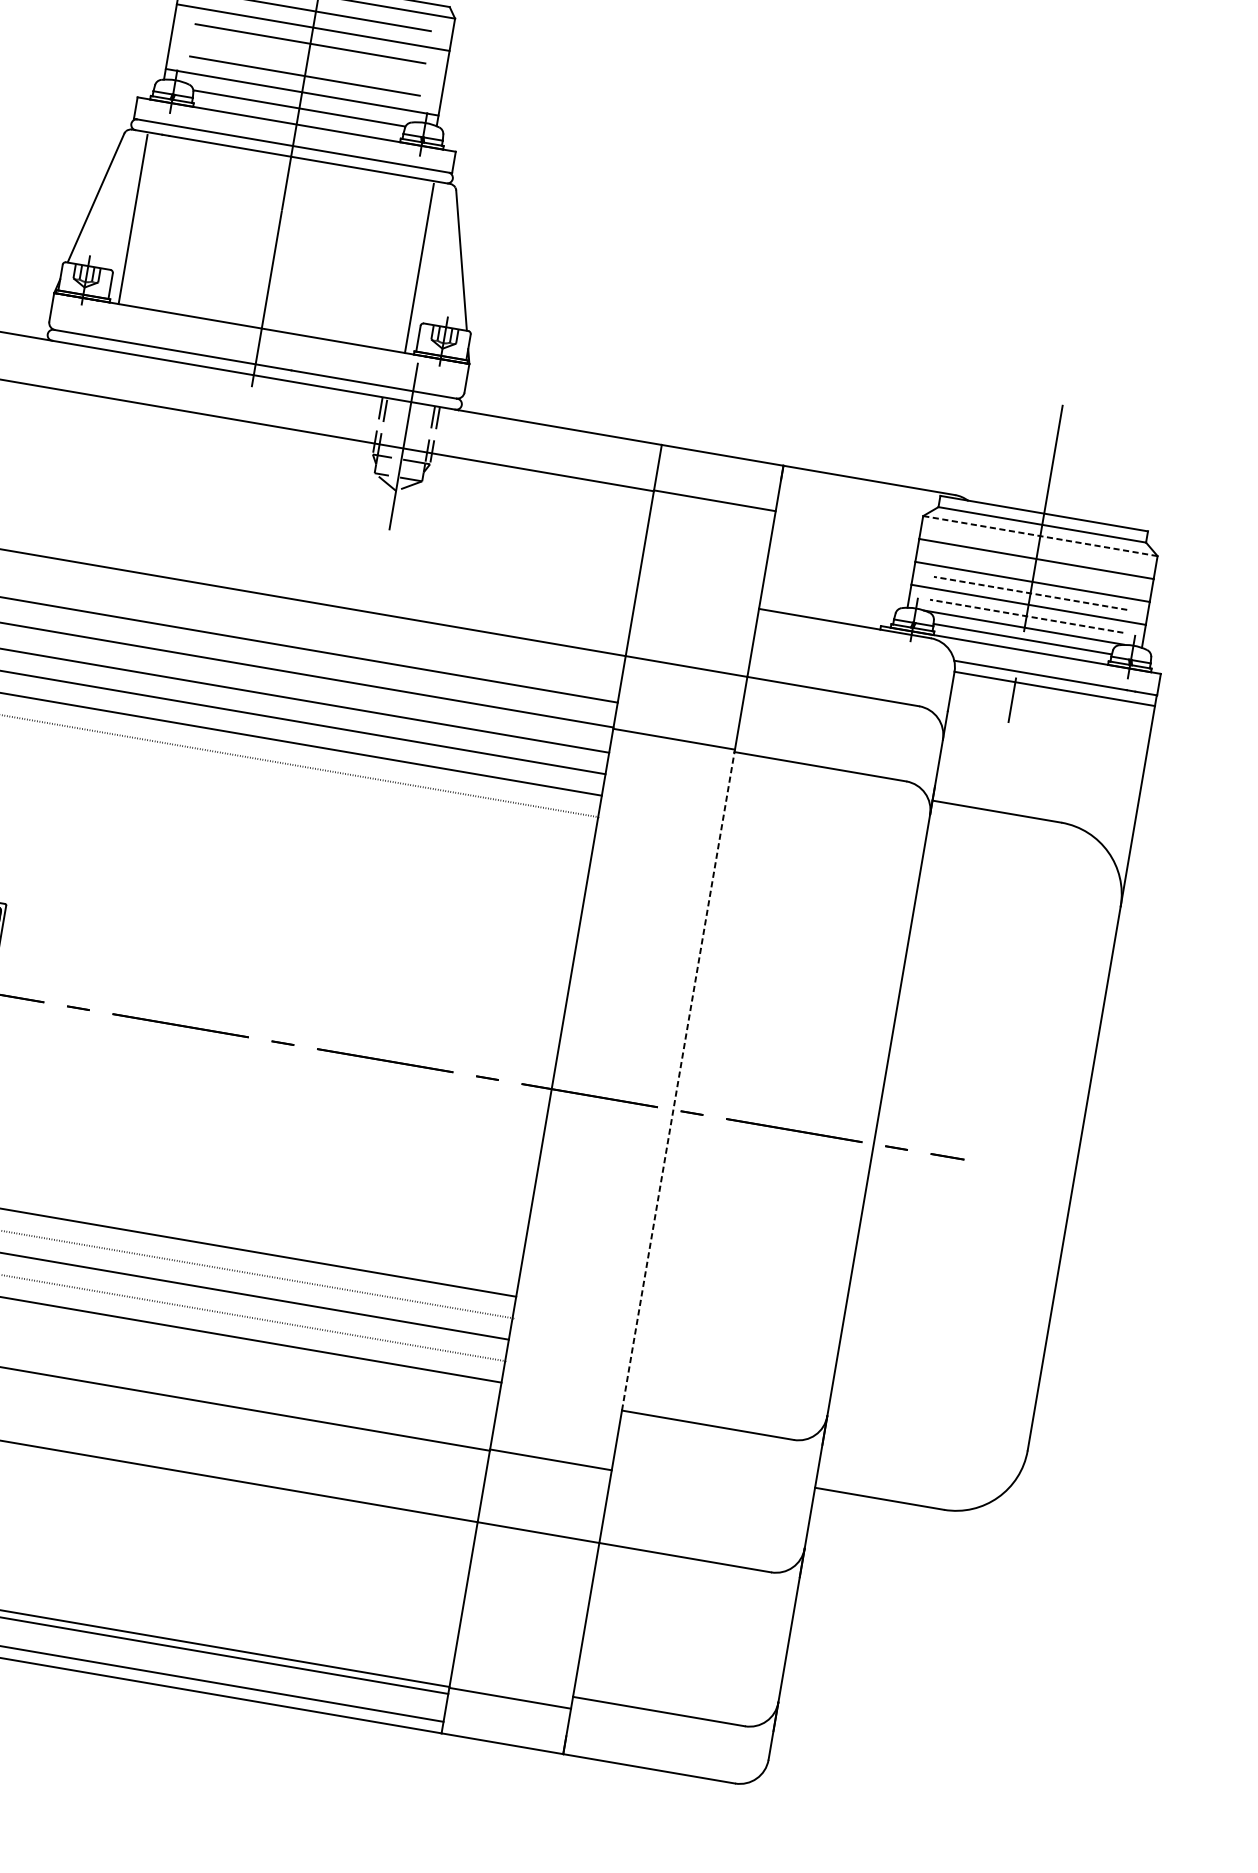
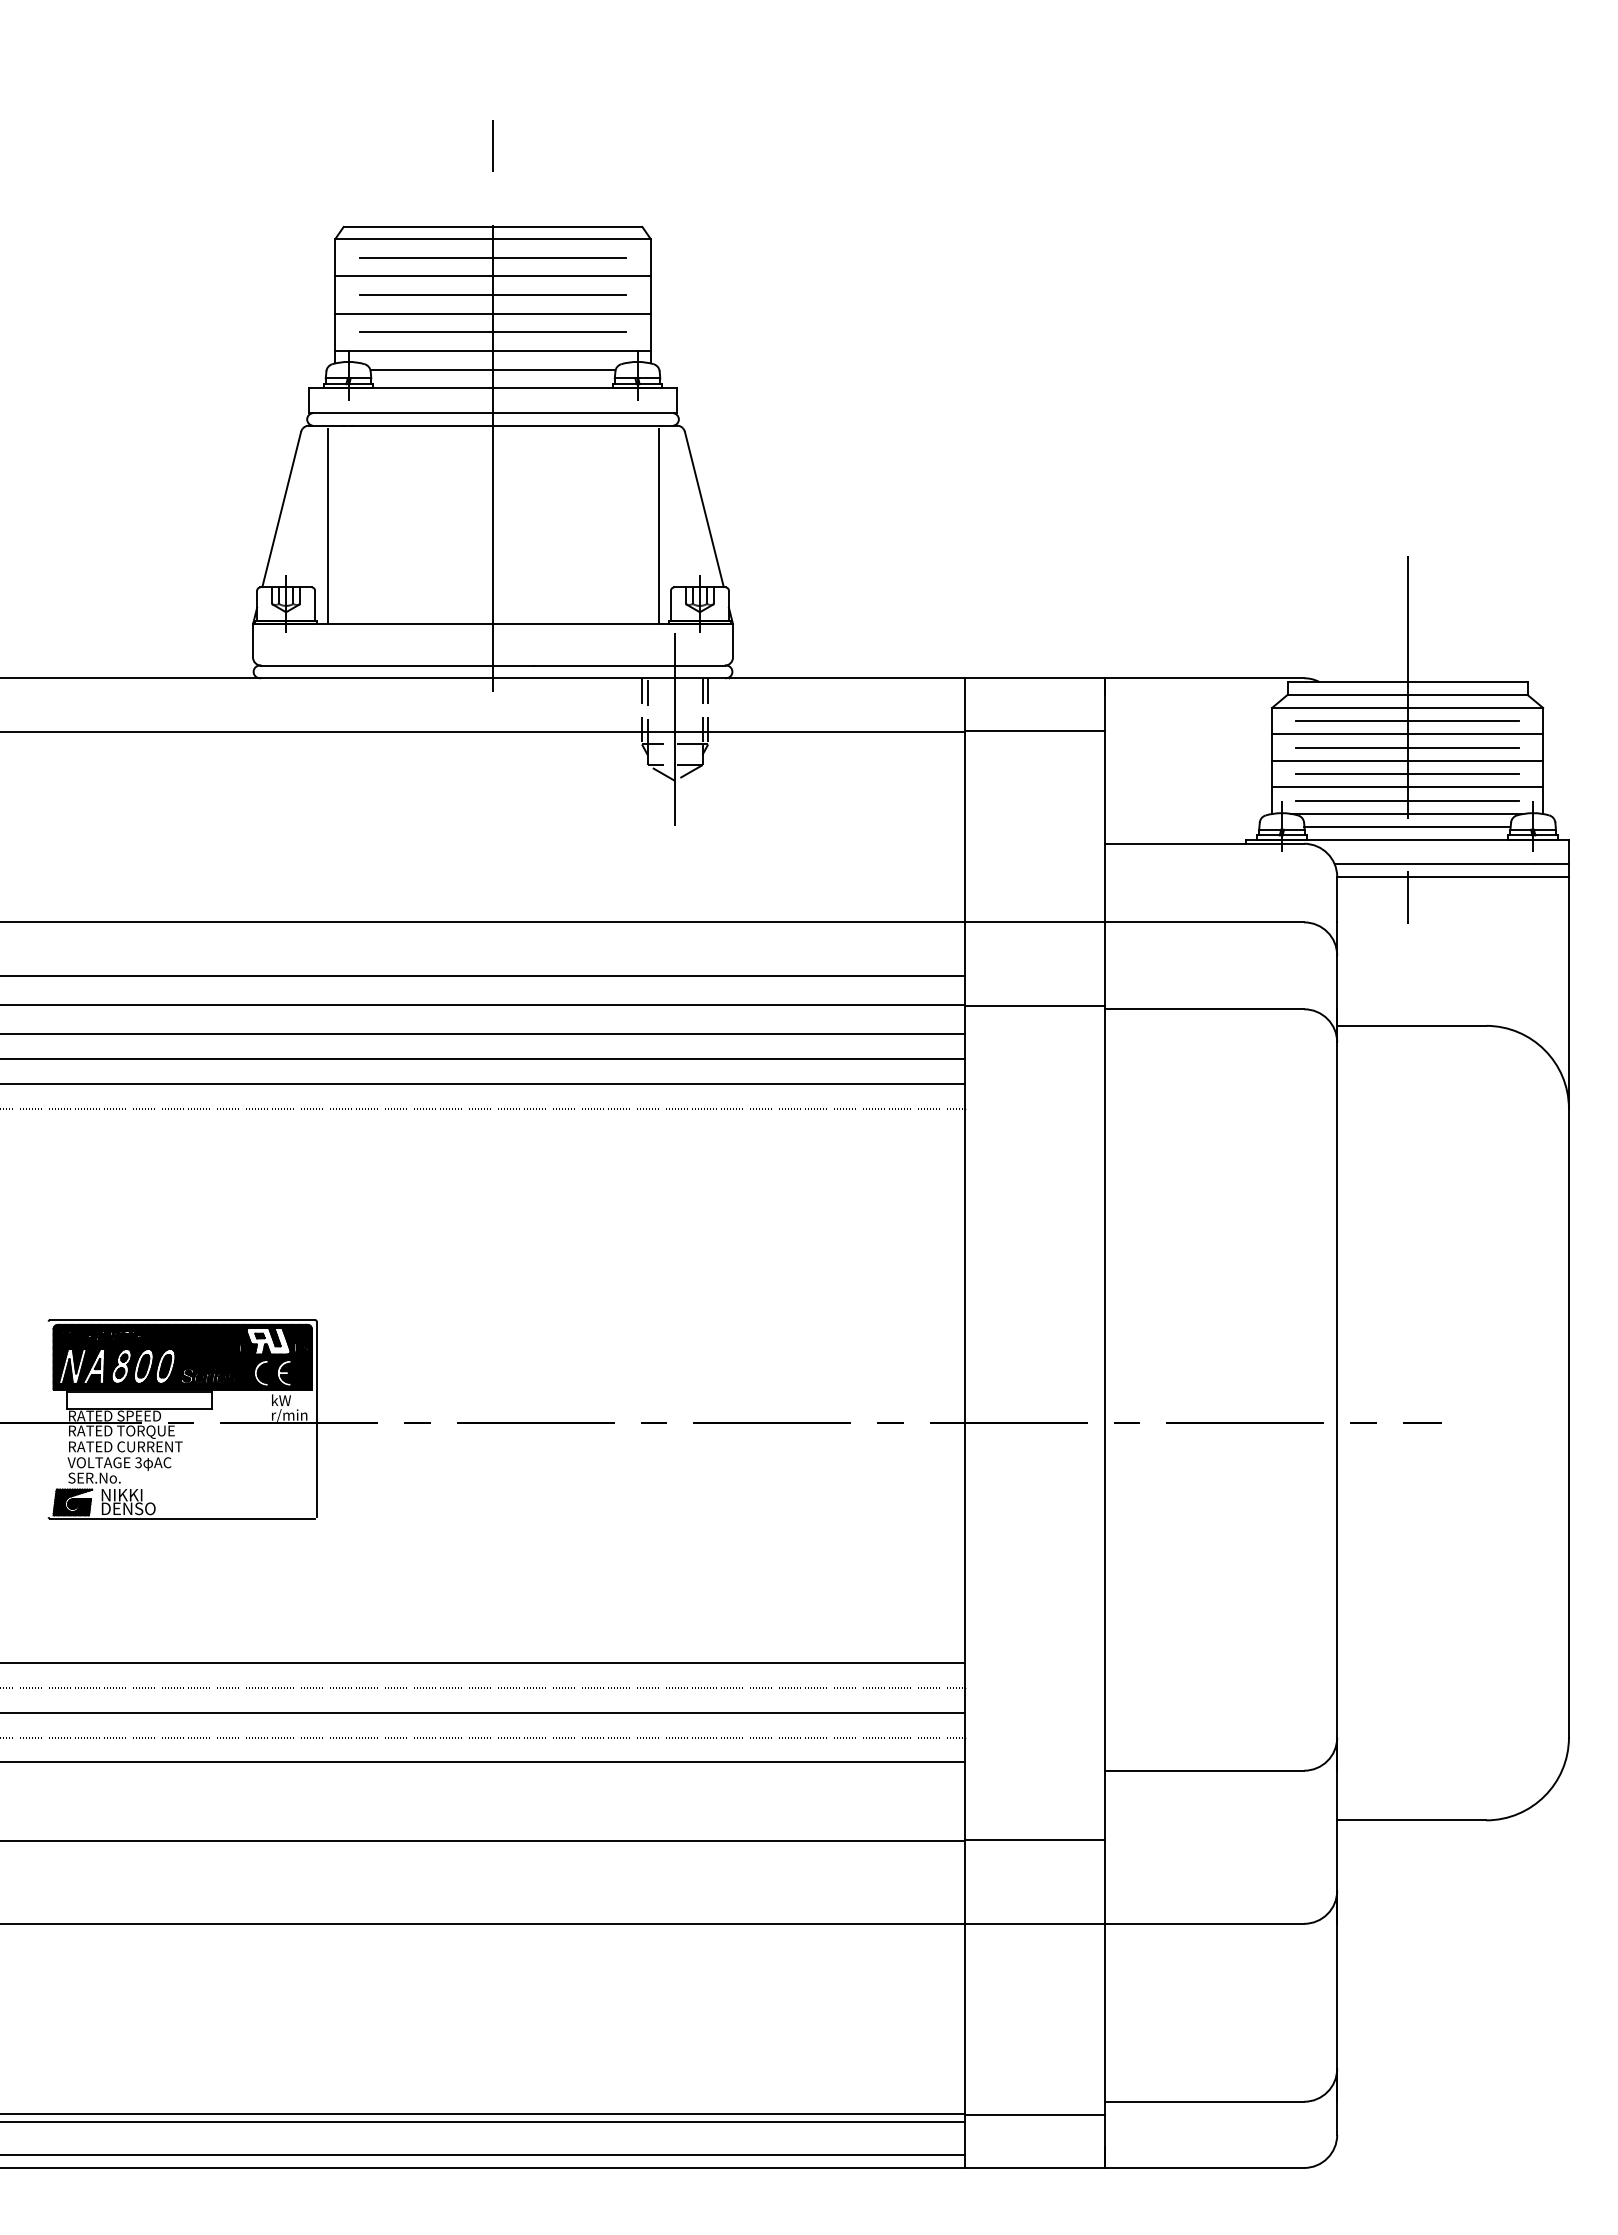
line: (307, 59) -> (492, 313), added
line: (1040, 535) -> (1407, 707), dashed -> solid
line: (1038, 547) -> (1407, 721), added
line: (1034, 570) -> (1407, 747), added
line: (1030, 593) -> (1407, 774), dashed -> solid
line: (1026, 616) -> (1407, 800), dashed -> solid
line: (678, 1081) -> (1105, 1390), dashed -> solid

